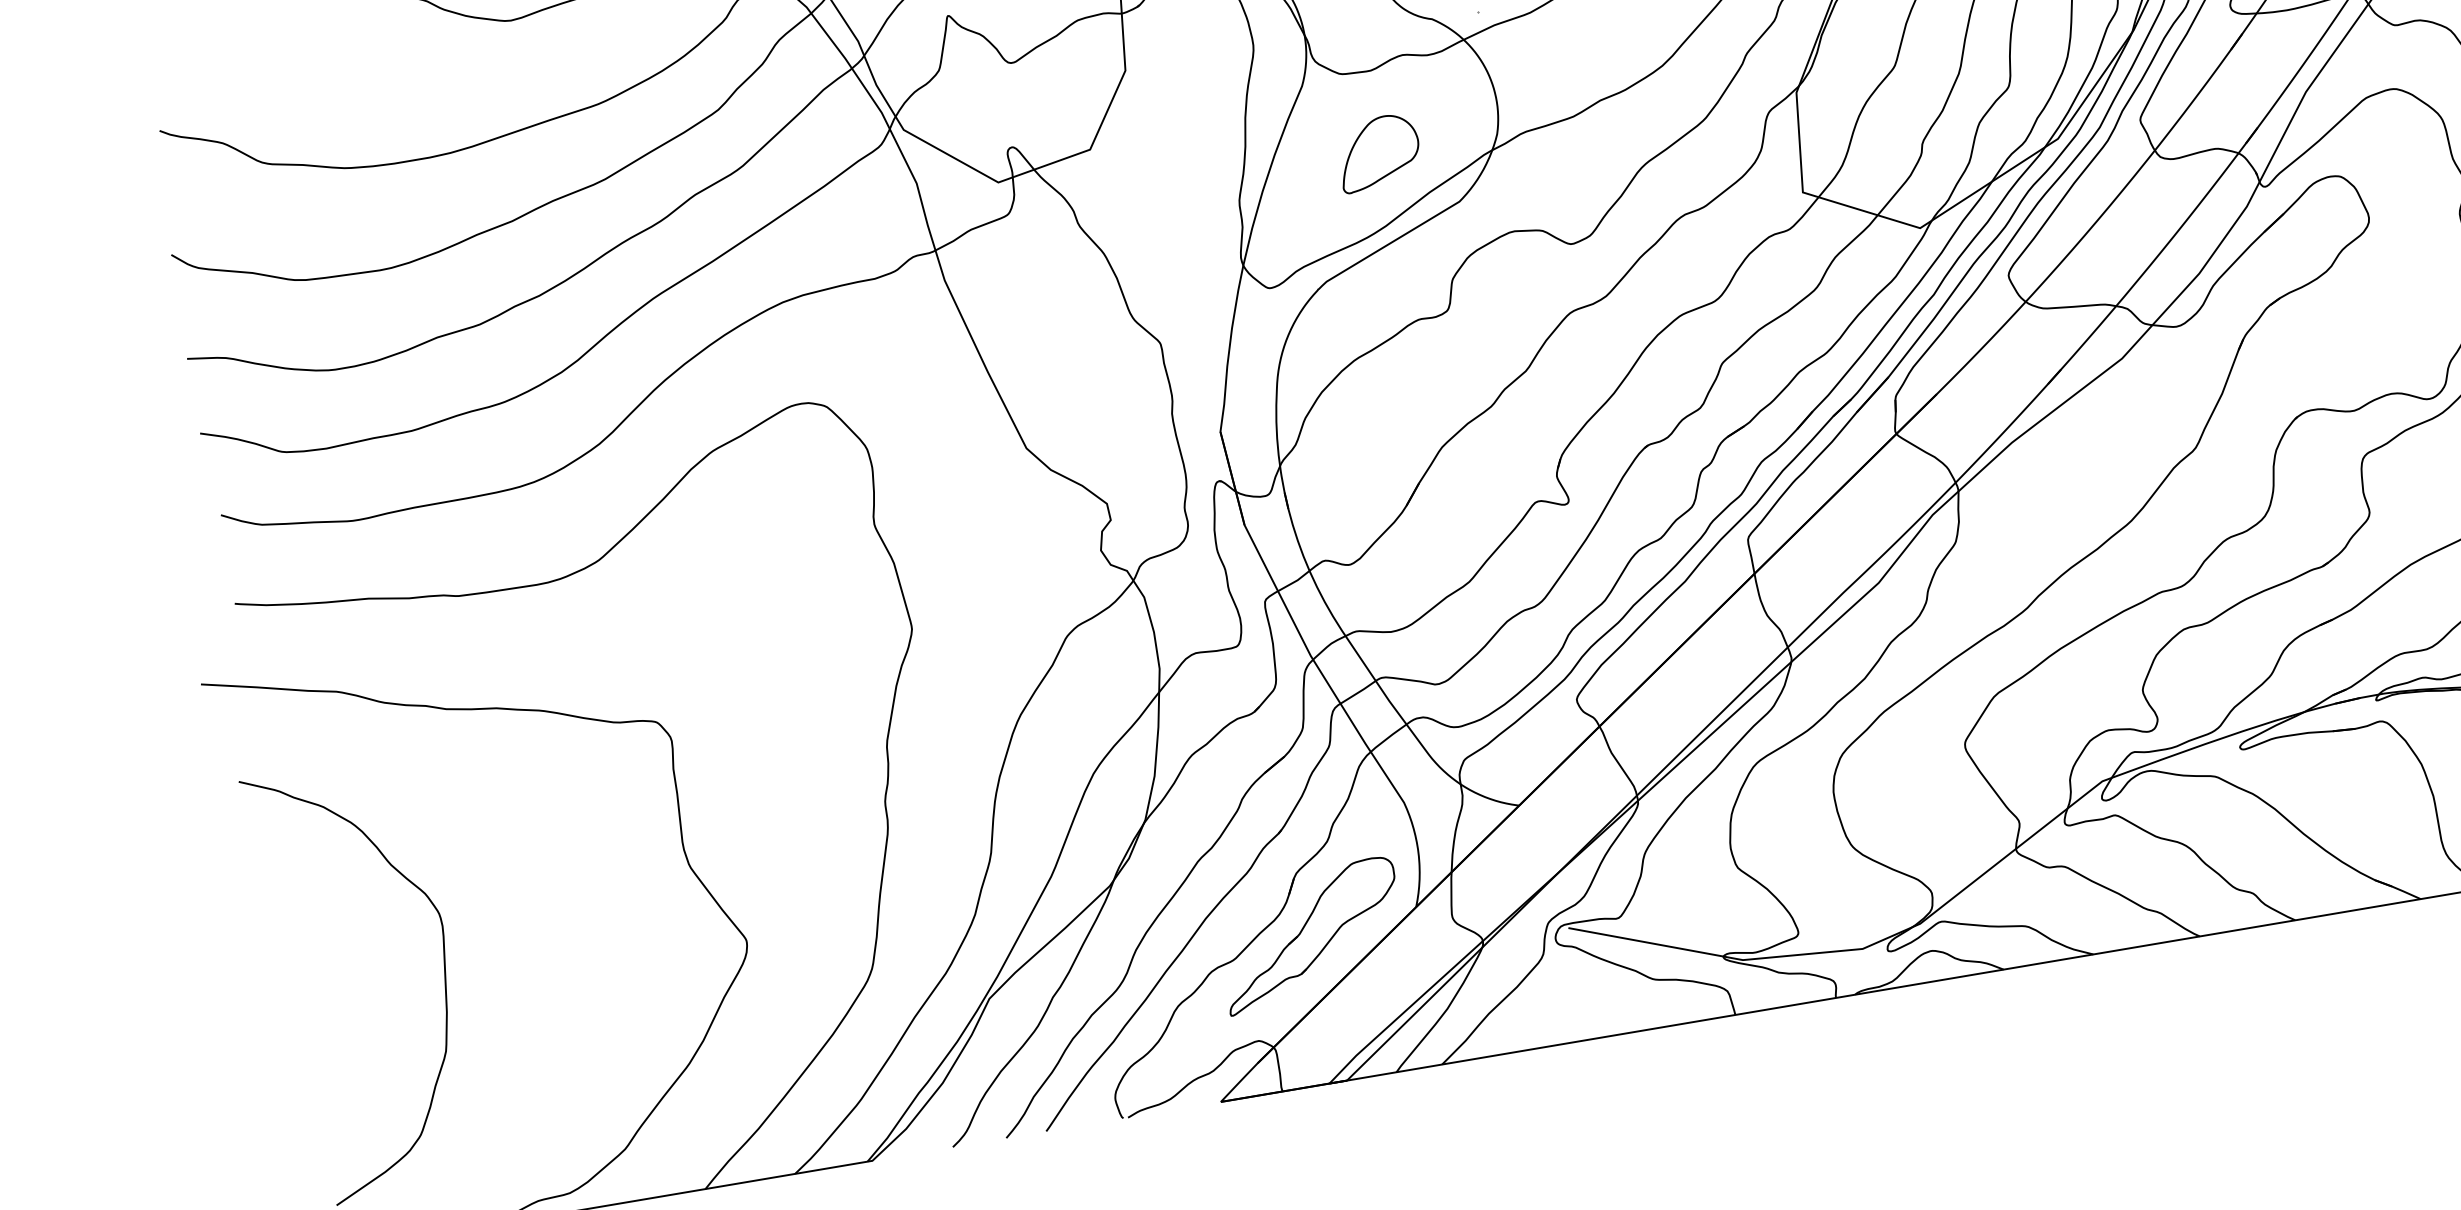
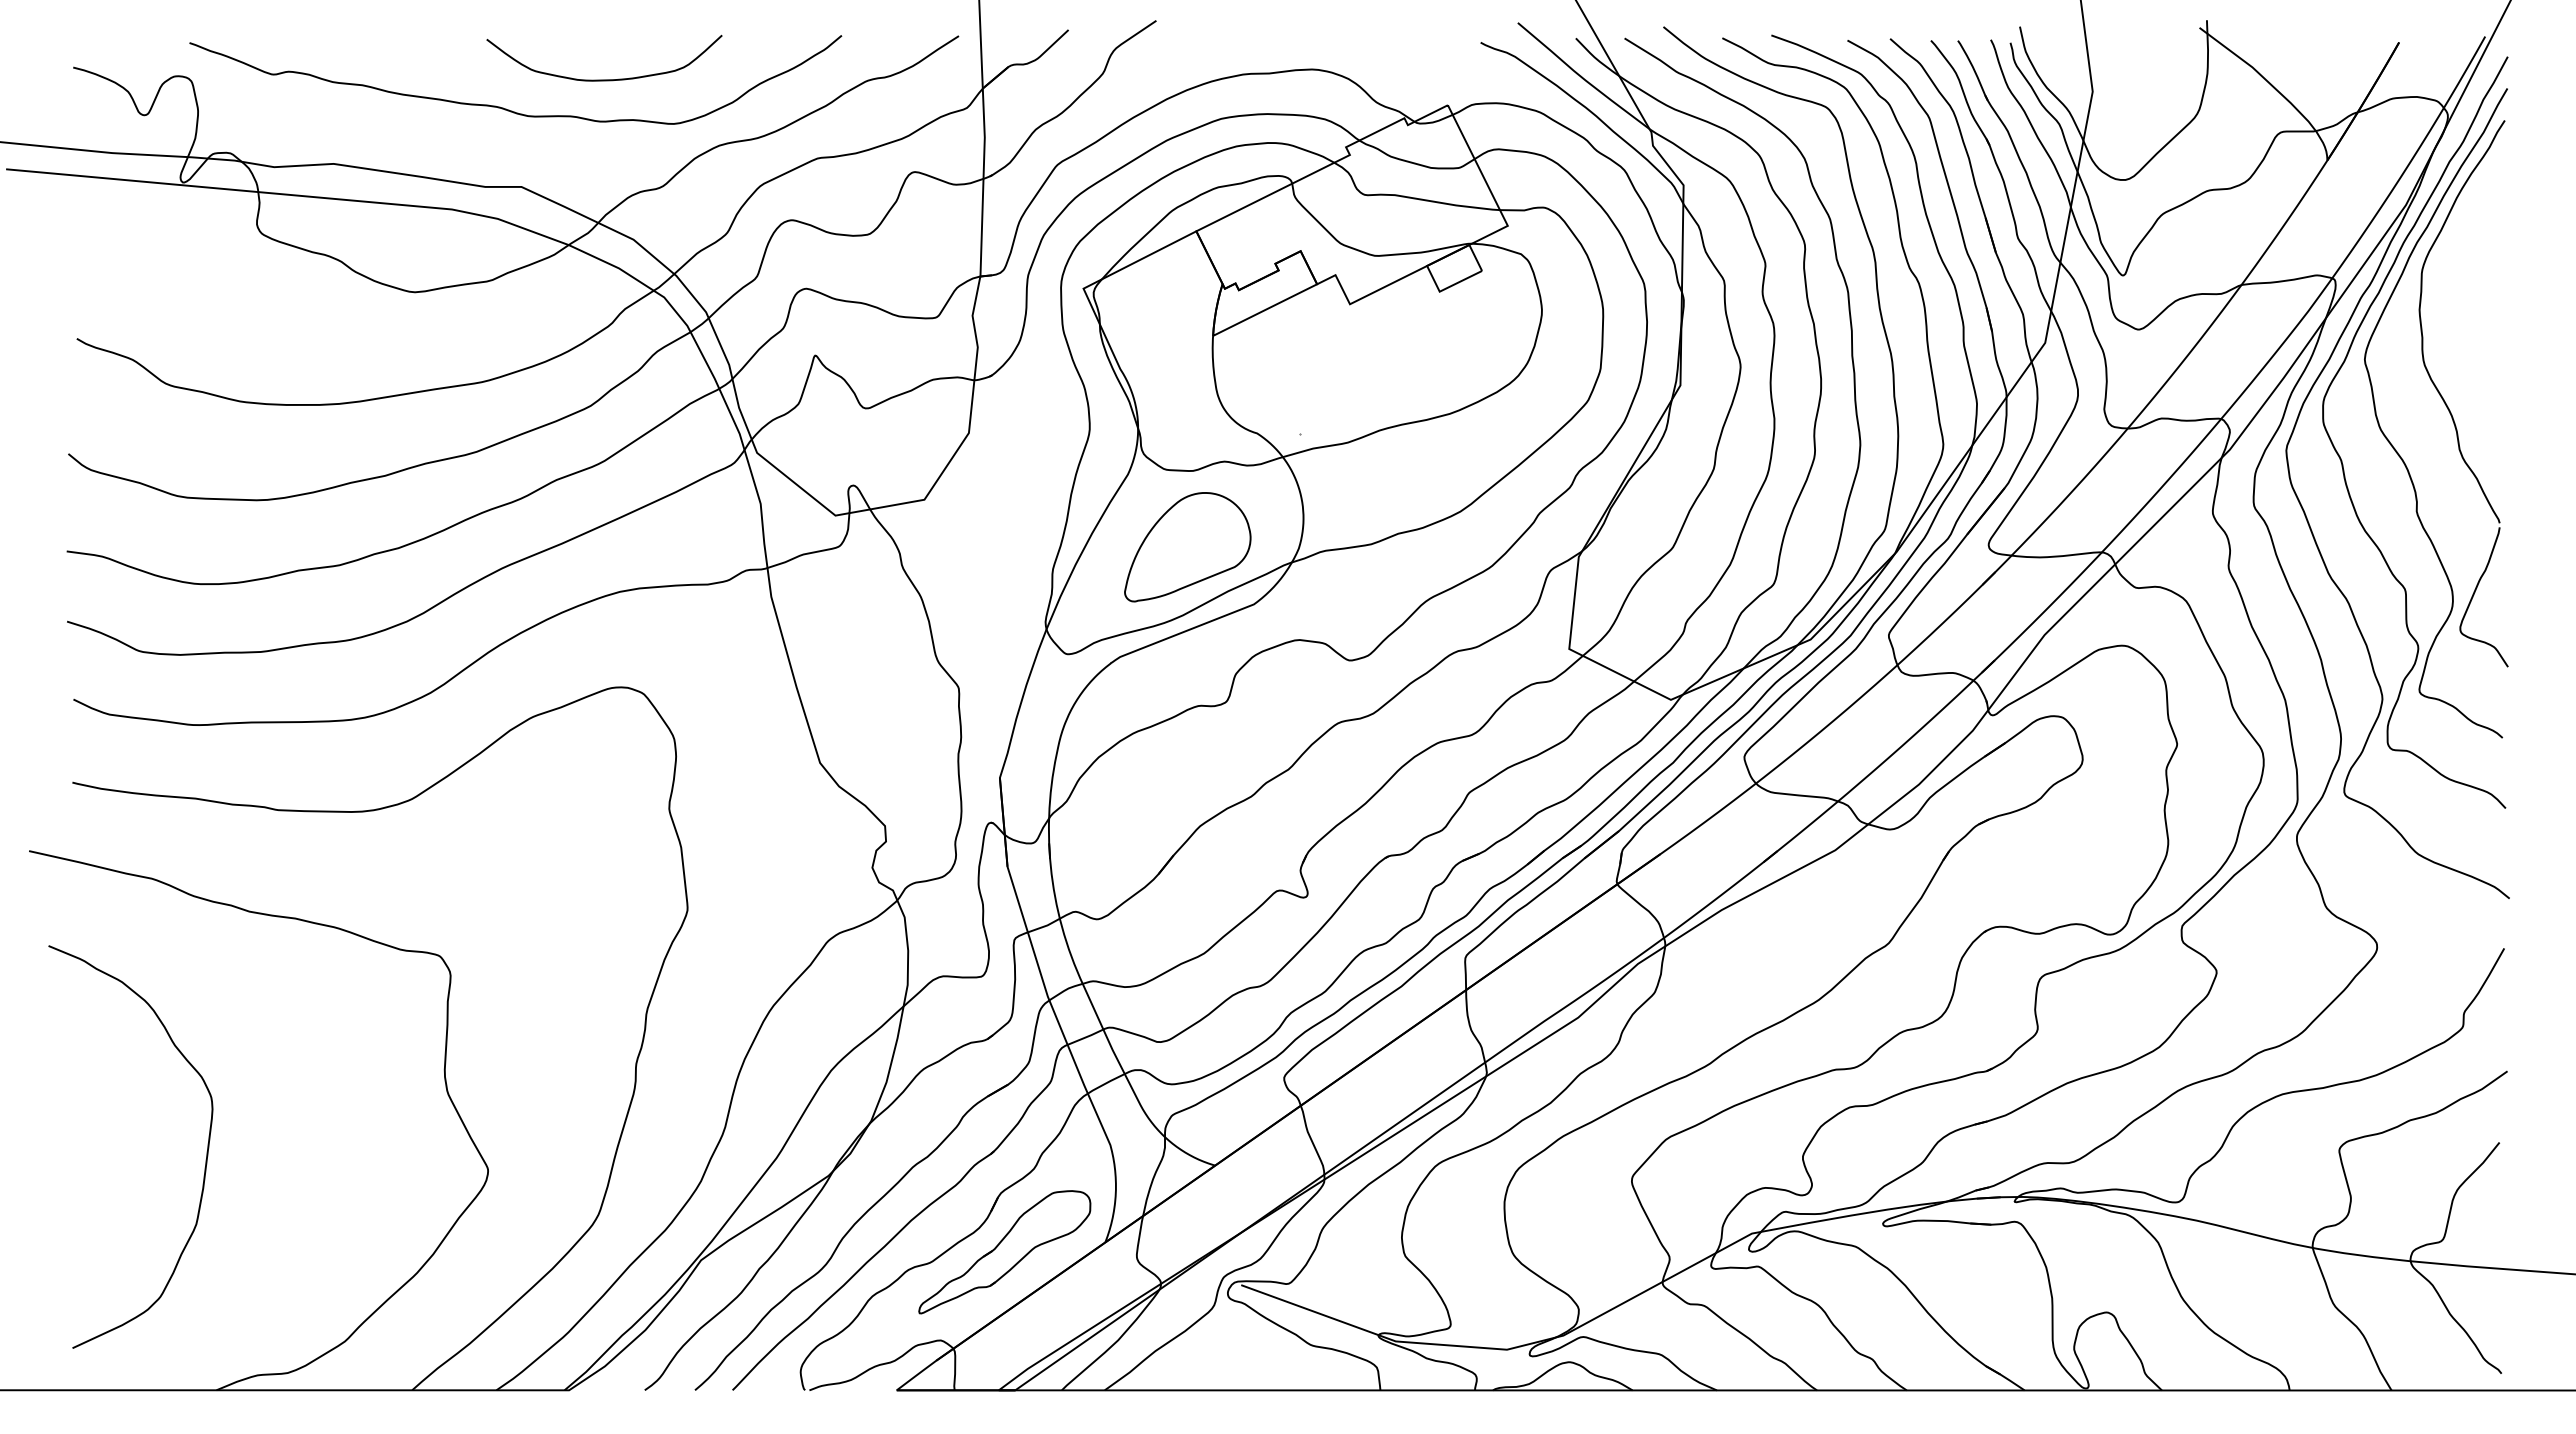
part: (1378, 153) -> (1187, 547), size x1.67

